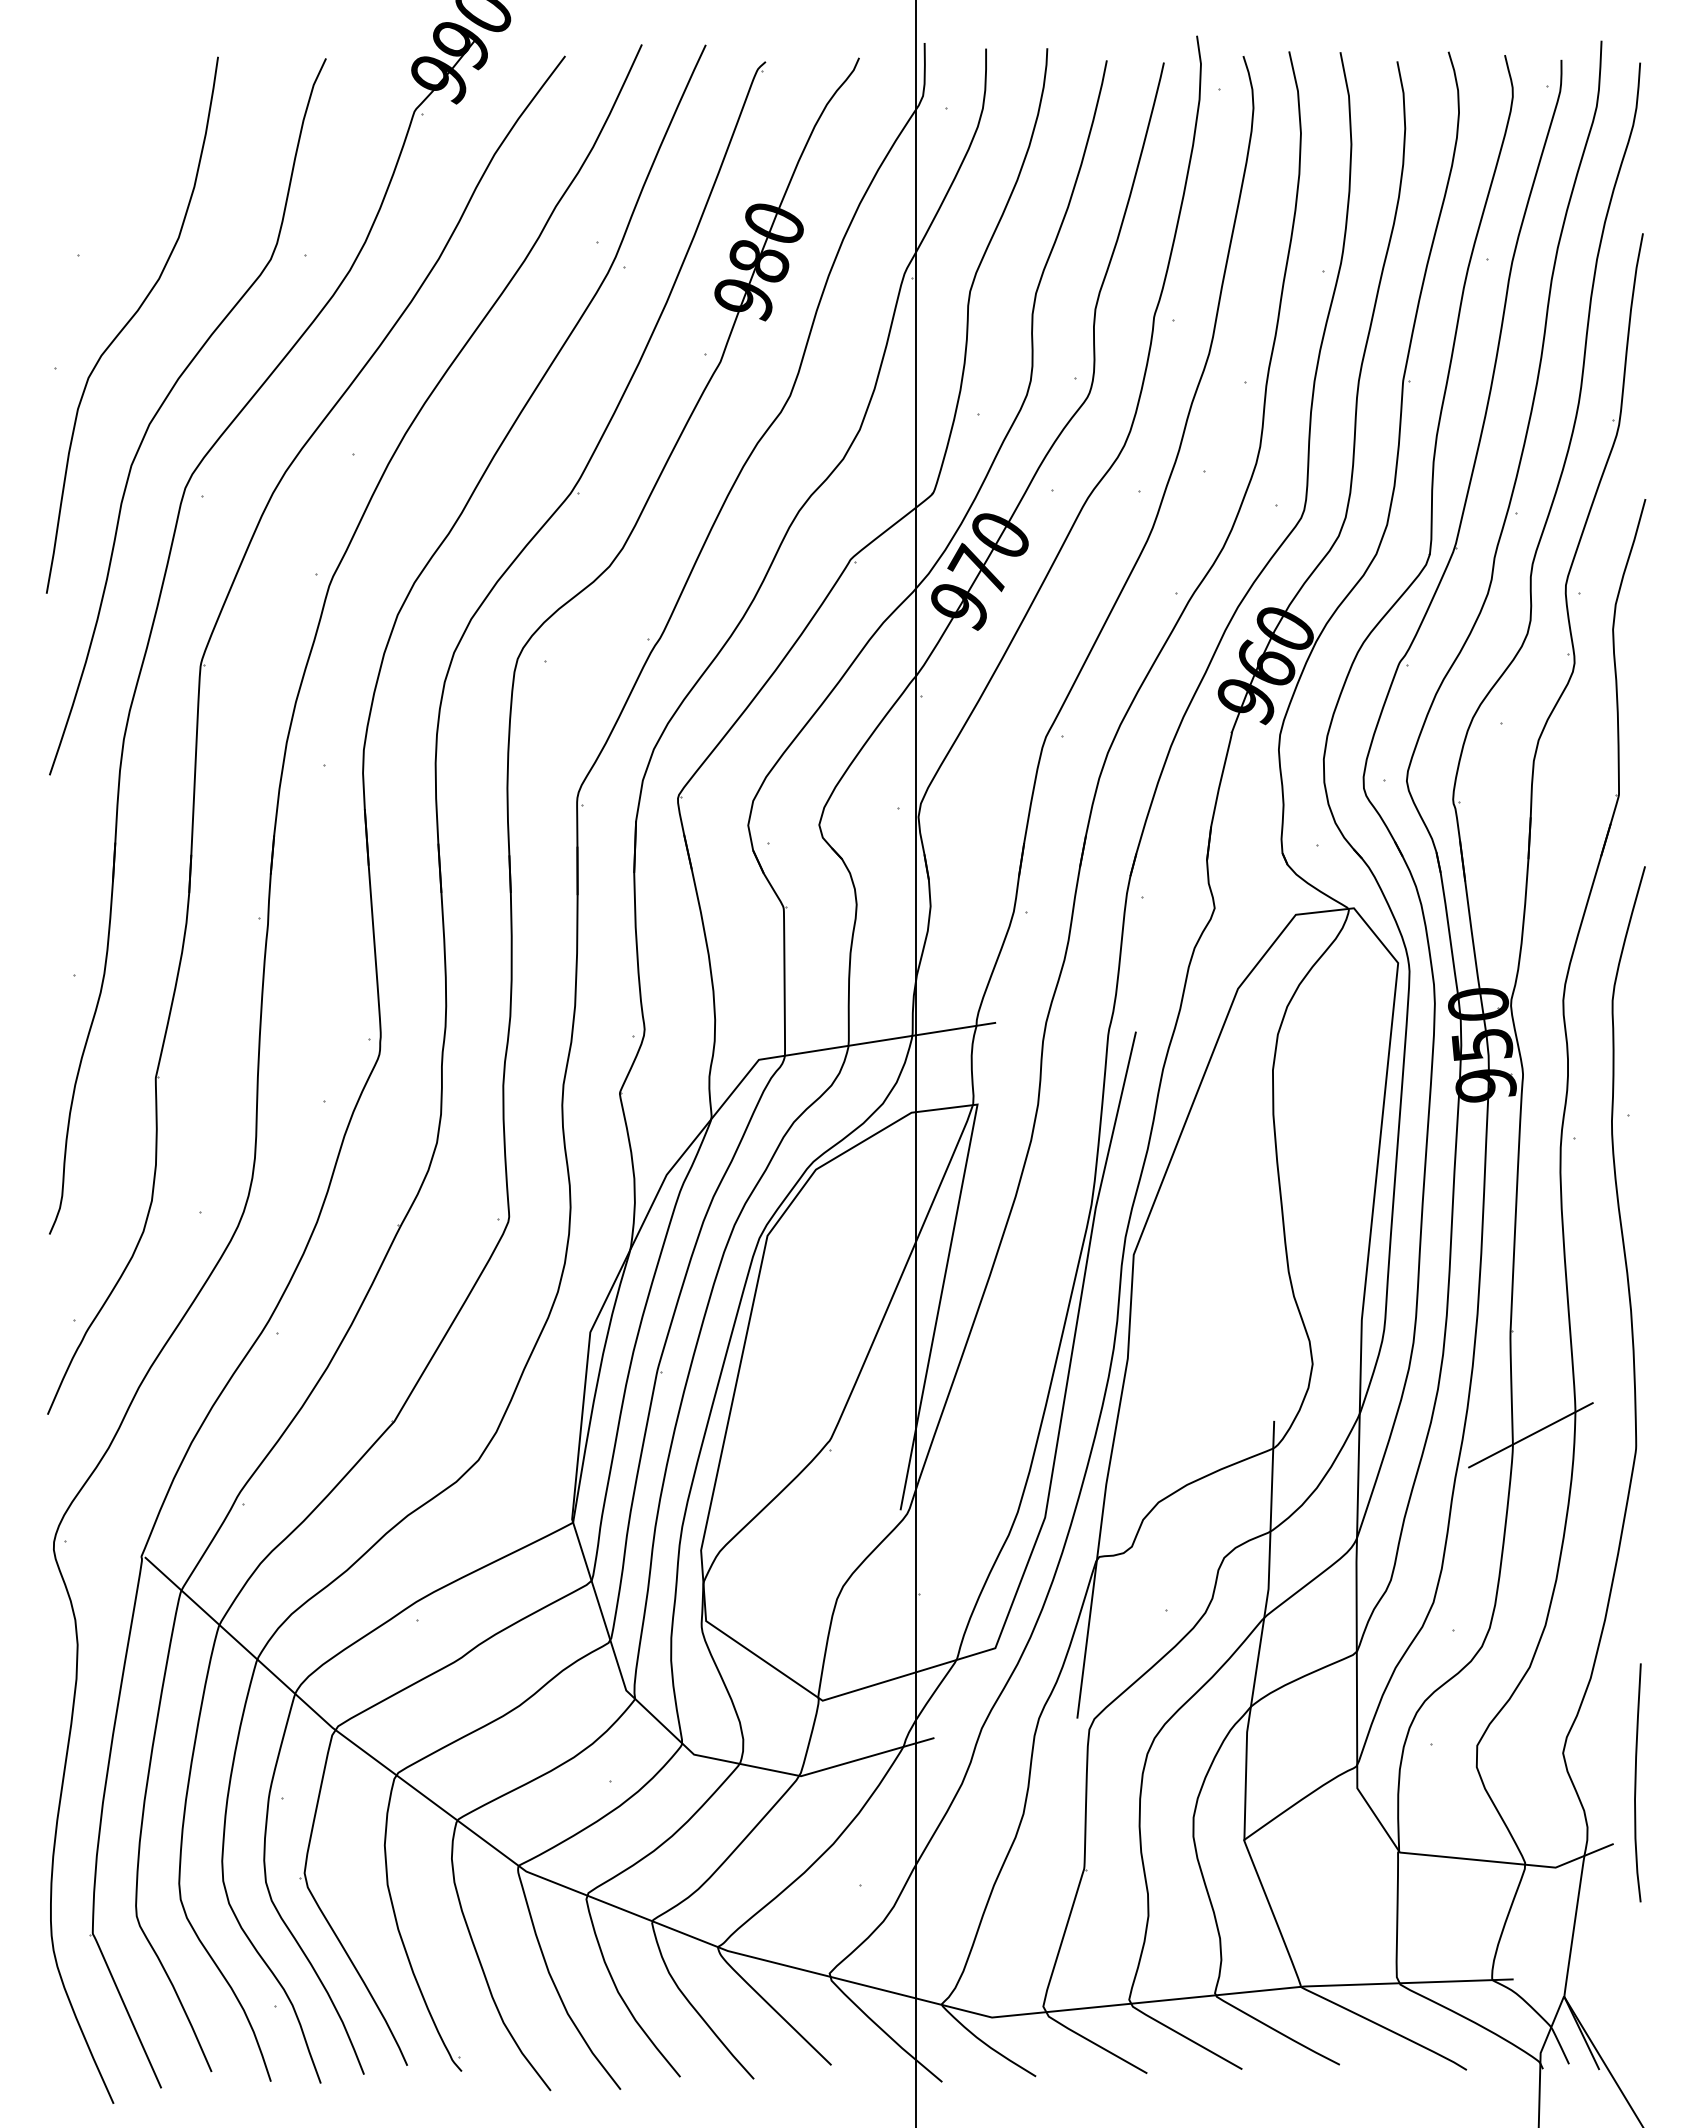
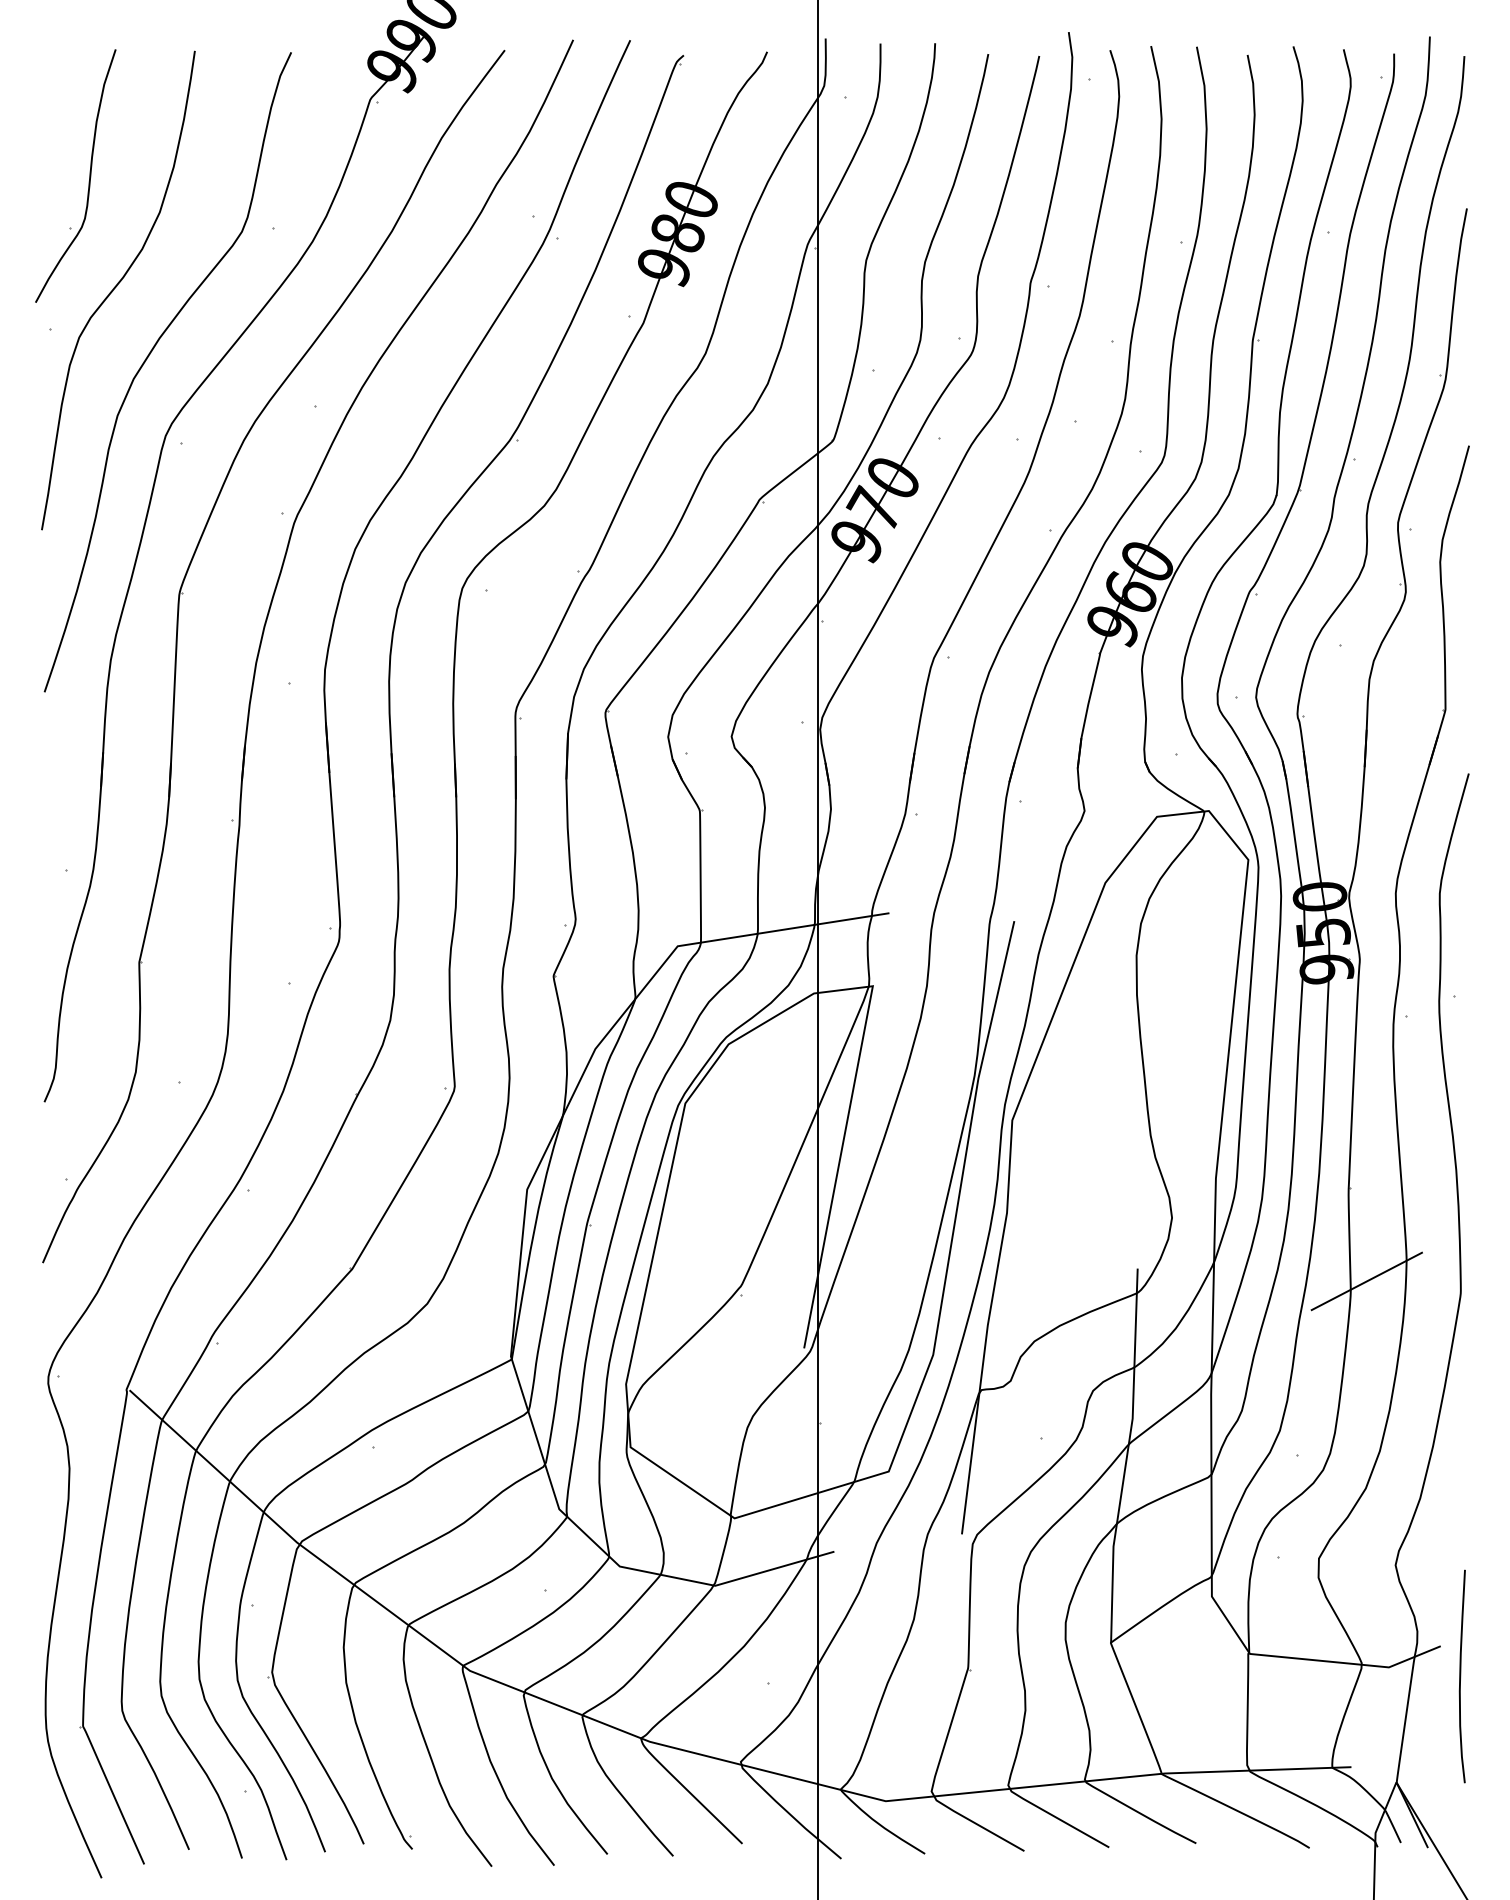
curve: (99, 198) -> (89, 177), added
curve: (1636, 1782) -> (1461, 1676), moved

